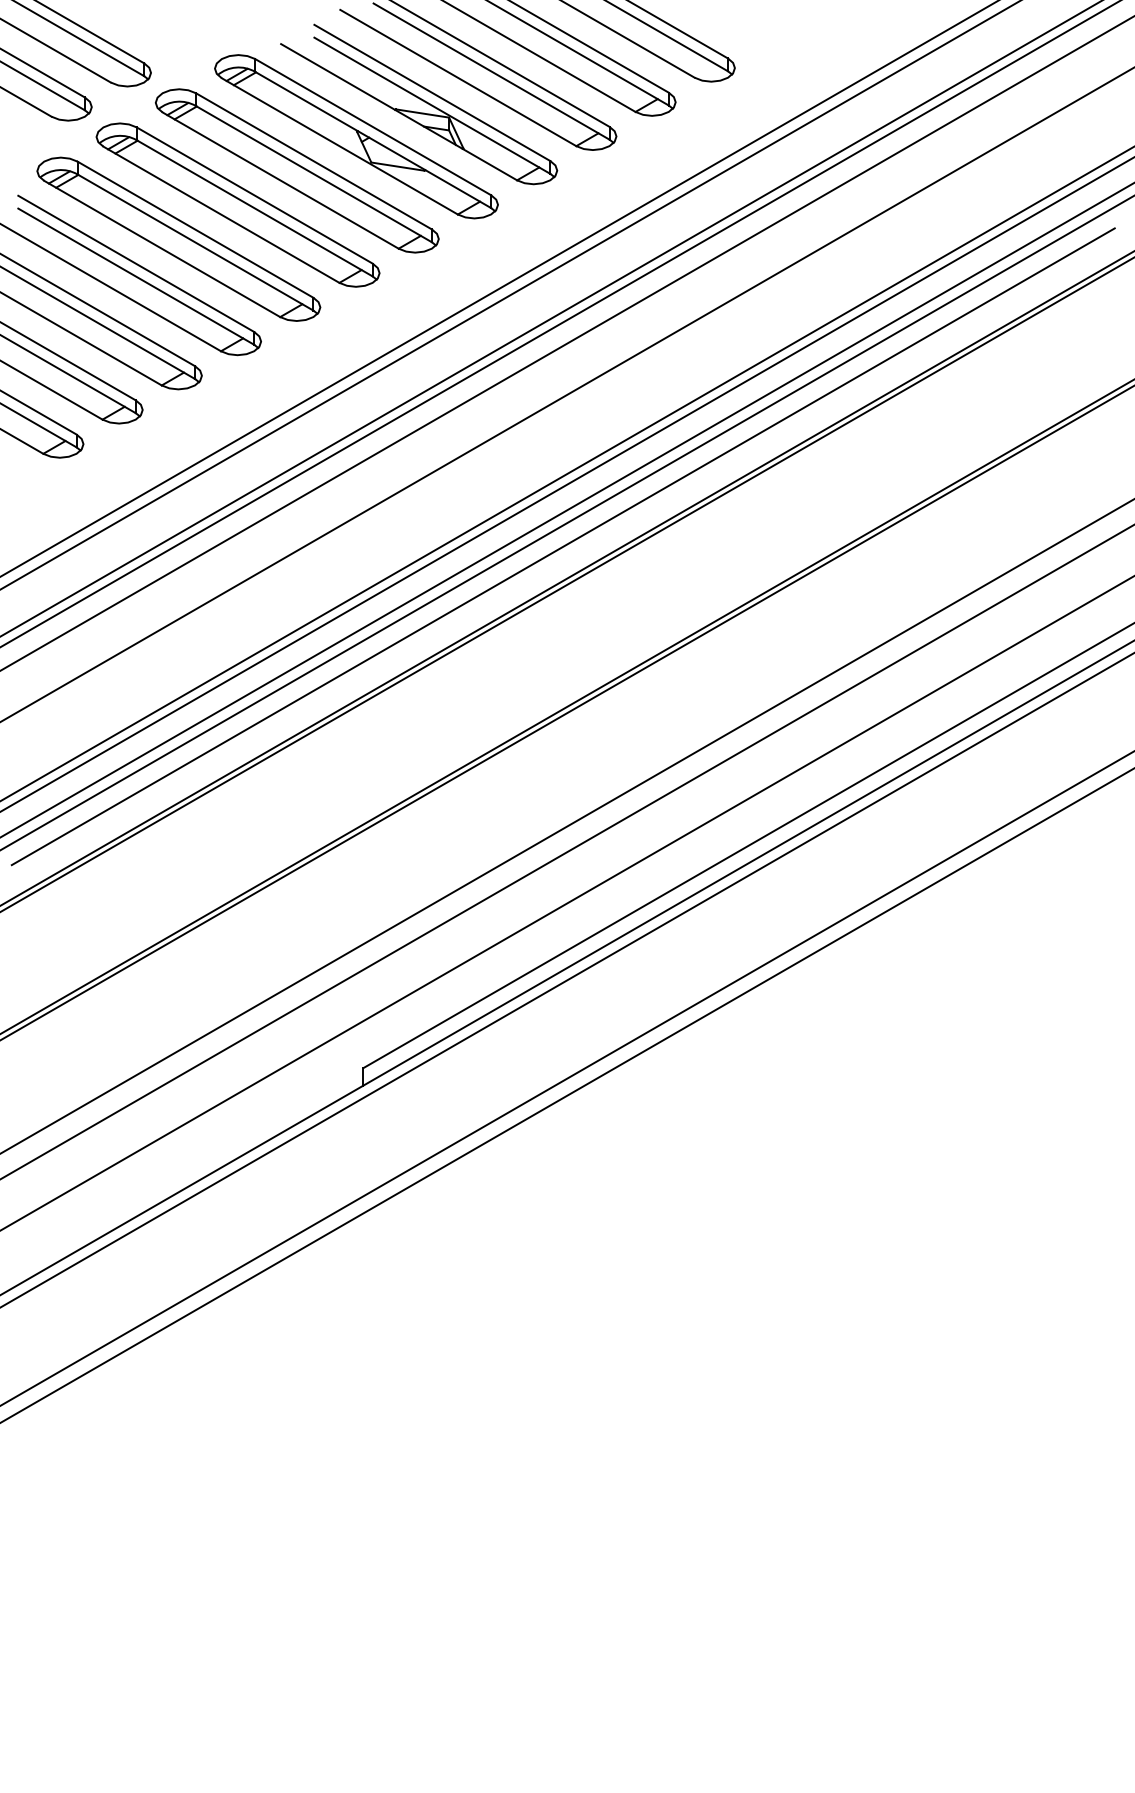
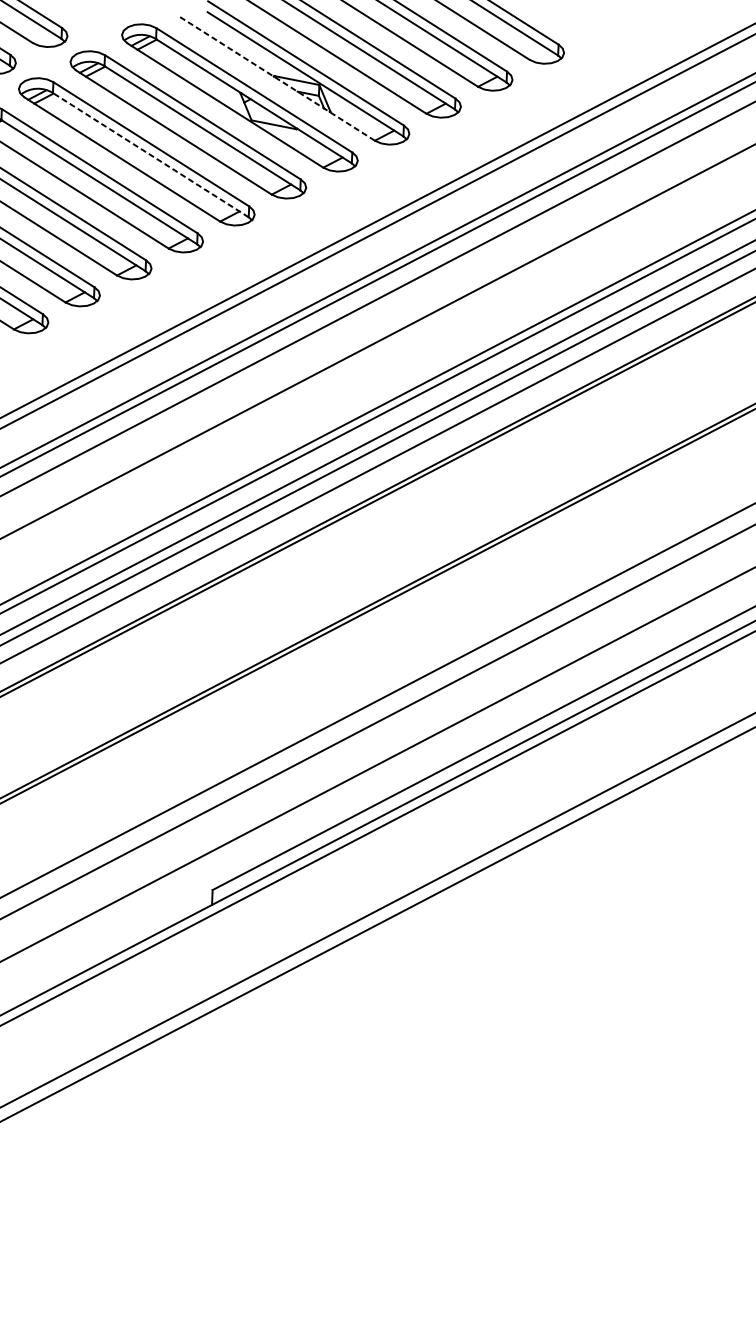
line: (398, 111) -> (276, 77), solid -> dashed
line: (254, 208) -> (150, 155), solid -> dashed

